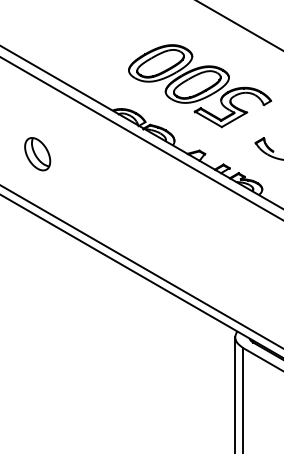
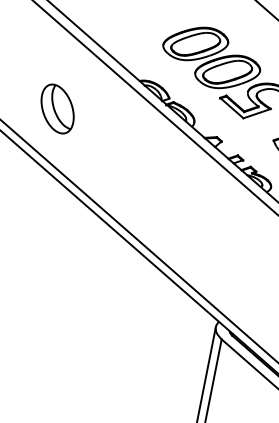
part: (37, 154) -> (57, 109), size x1.43

